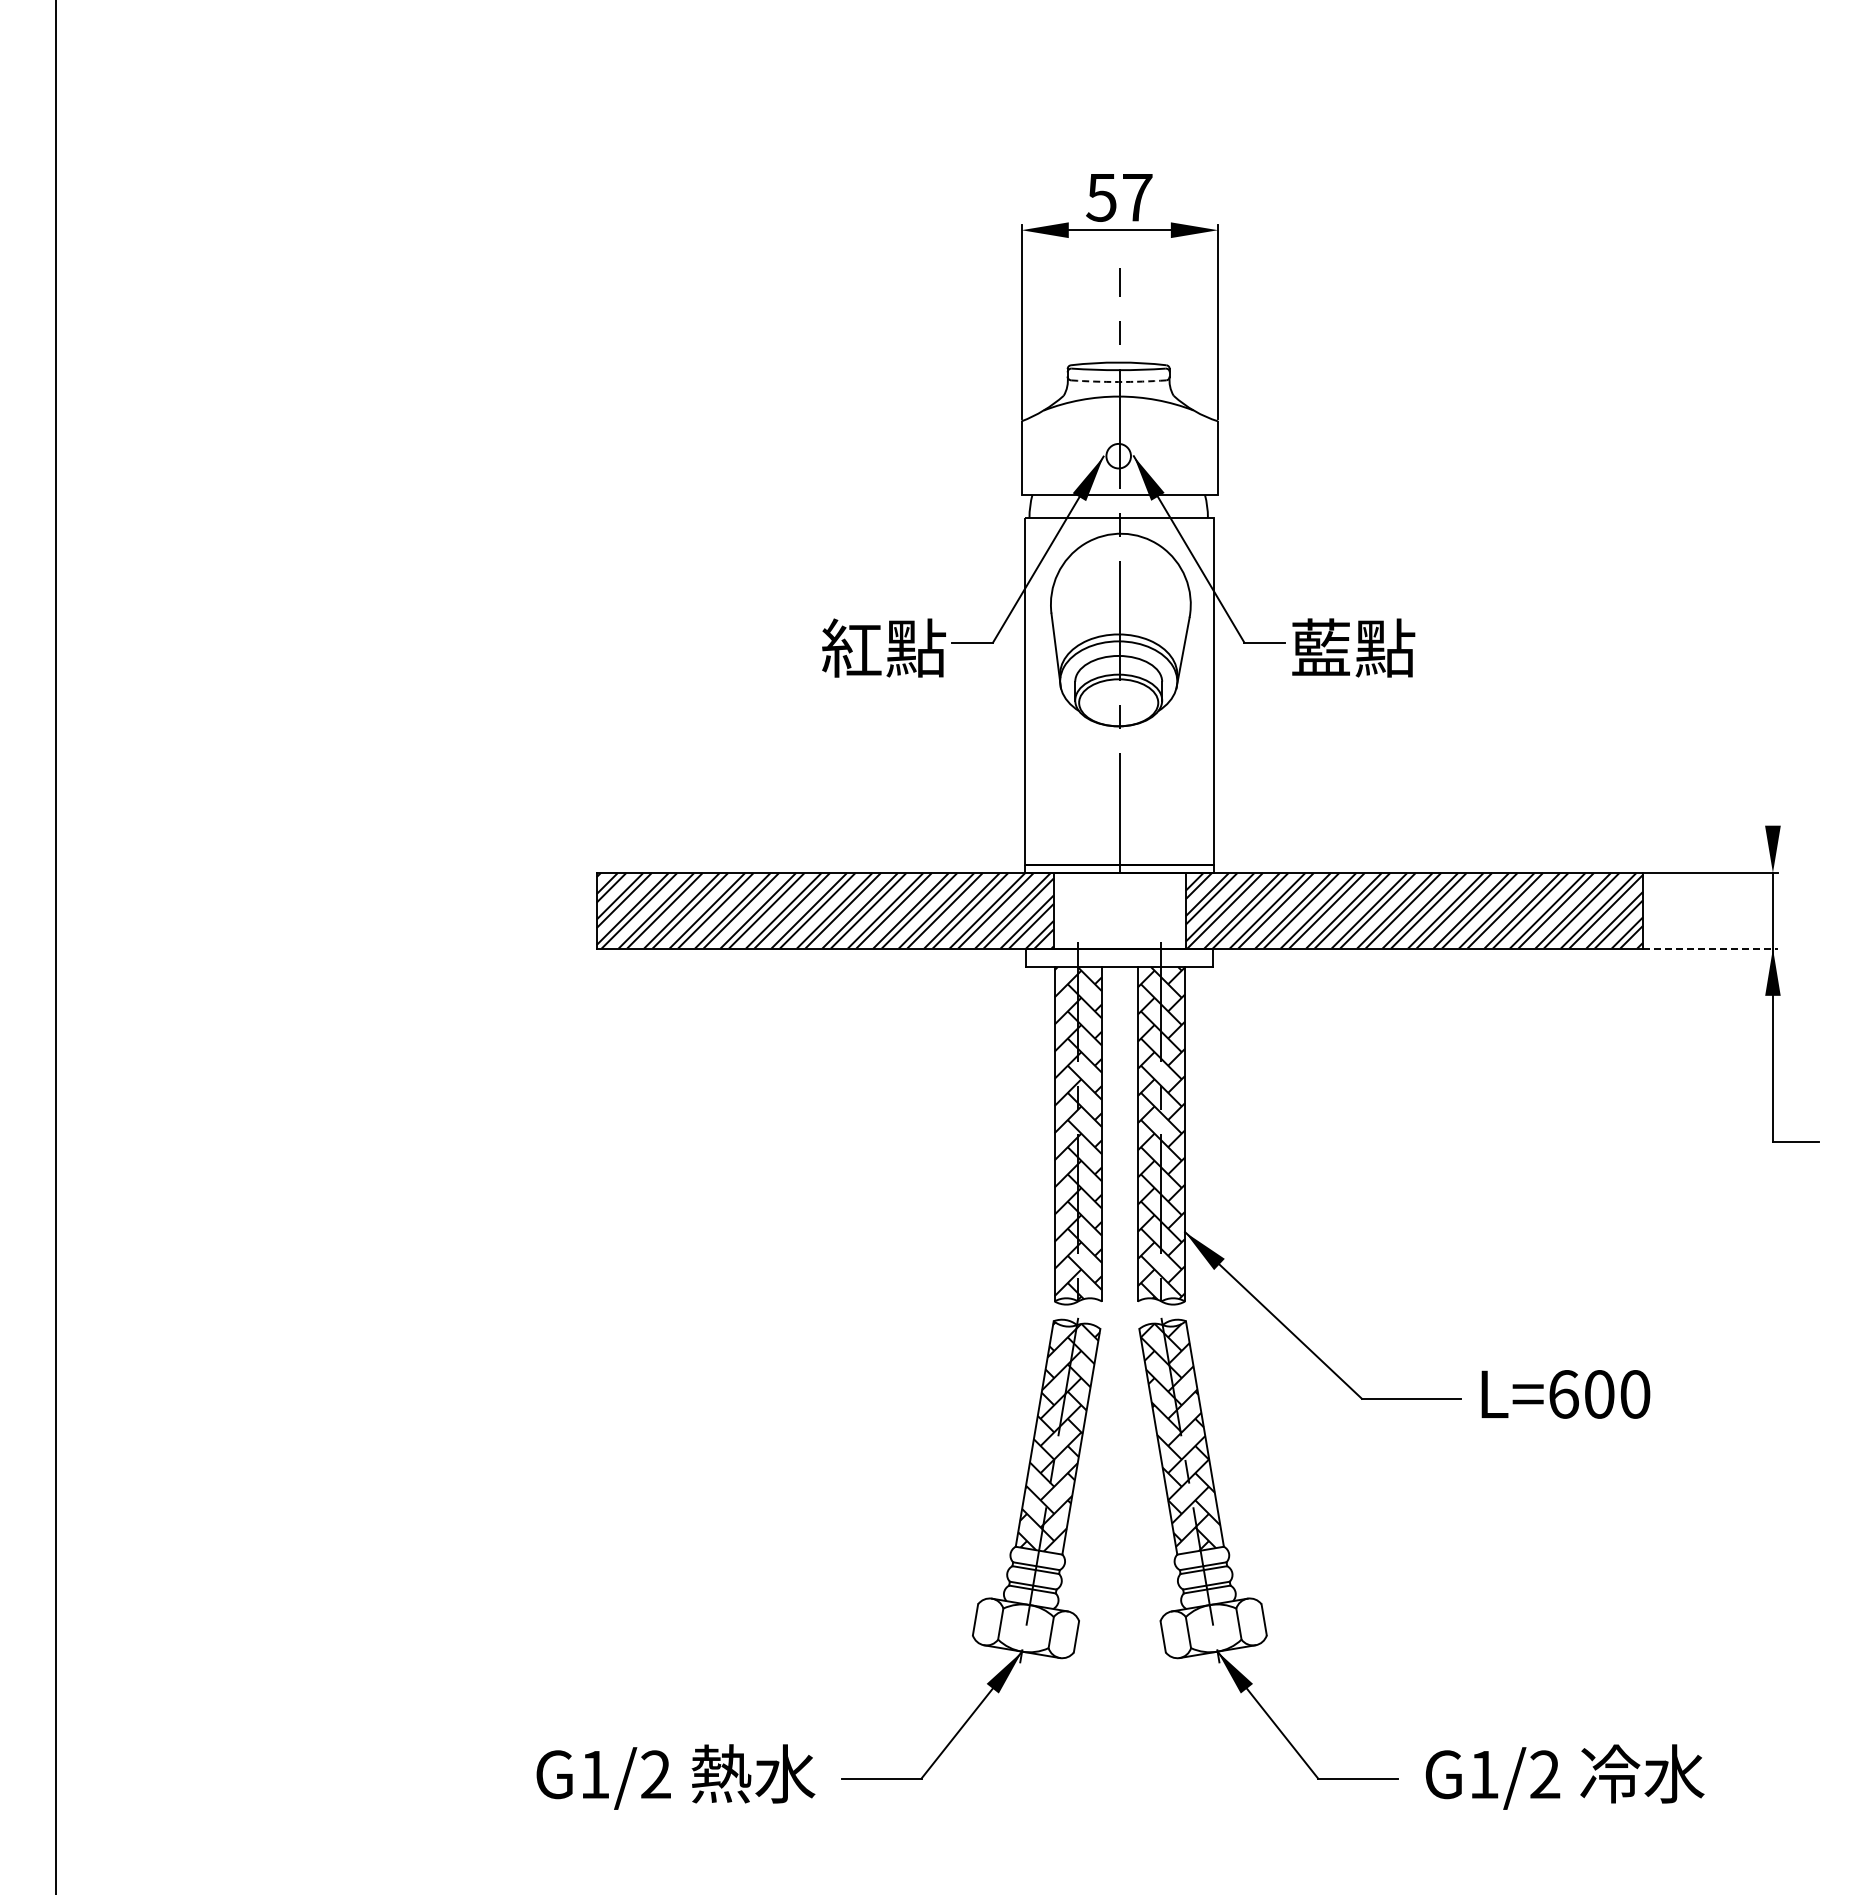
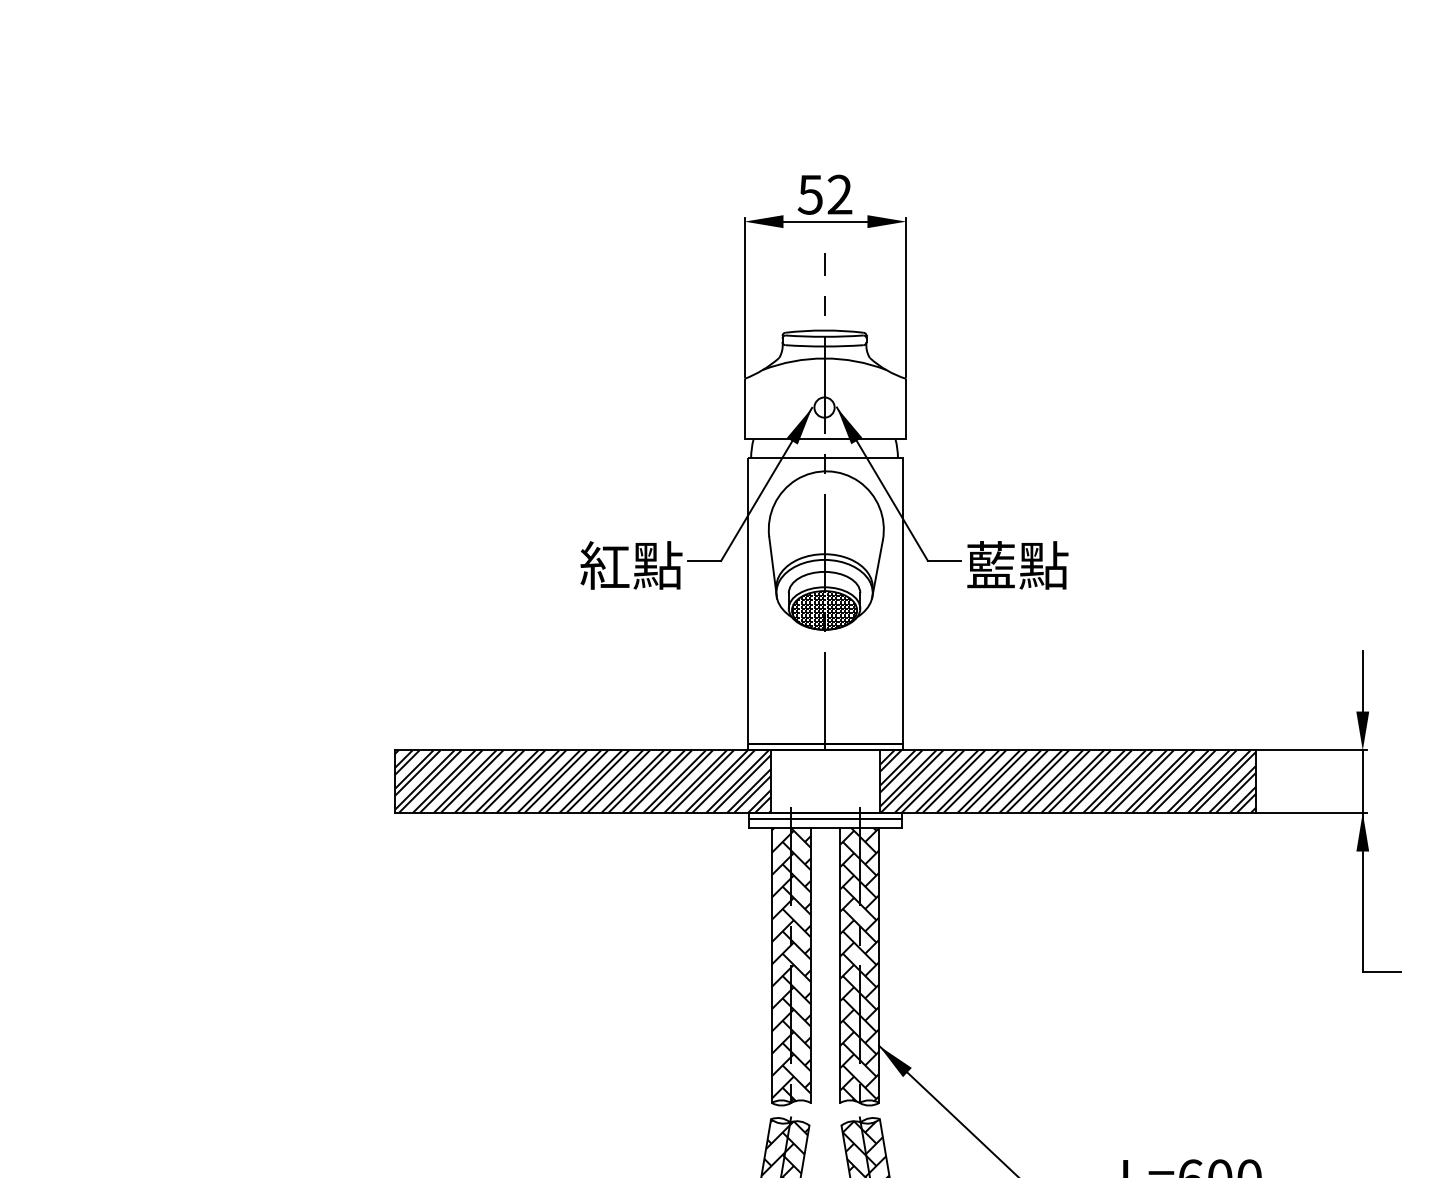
text: (1137, 197) -> (840, 194), 57 -> 52
arc: (1118, 382) -> (824, 346), dashed -> solid
hatch: (1119, 702) -> (825, 610), added
line: (1772, 788) -> (1362, 680), added
line: (1710, 948) -> (1311, 812), dashed -> solid
line: (1119, 956) -> (825, 819), added

